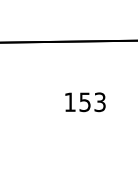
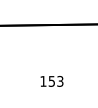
text: (84, 102) -> (51, 81), moved

